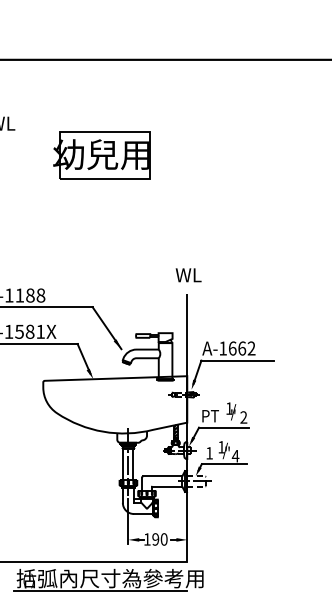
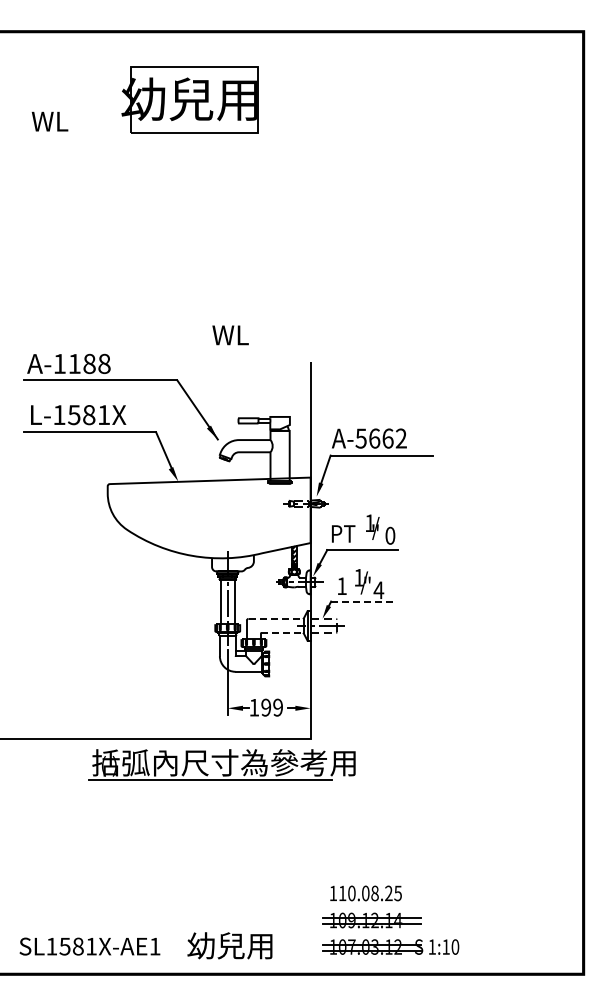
part: (101, 154) -> (189, 99), moved
text: (188, 275) -> (230, 335), moved
text: (222, 348) -> (360, 438), A-1662 -> A-5662
text: (243, 417) -> (390, 535), 2 -> 0
line: (224, 464) -> (363, 601), solid -> dashed
line: (163, 476) -> (276, 618), solid -> dashed
line: (168, 486) -> (283, 633), solid -> dashed
text: (164, 539) -> (278, 707), 190 -> 199
part: (108, 579) -> (221, 764), moved

